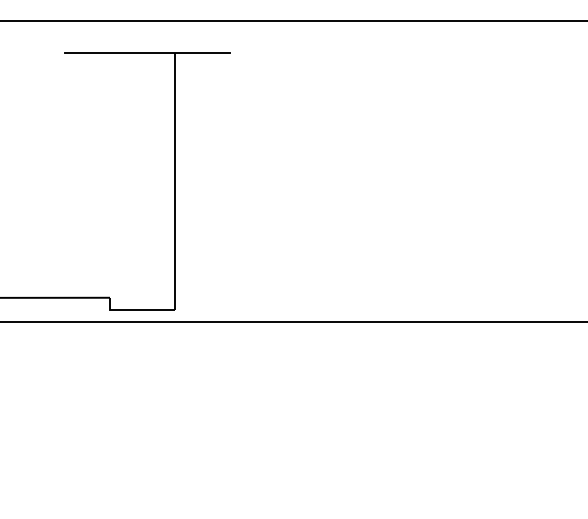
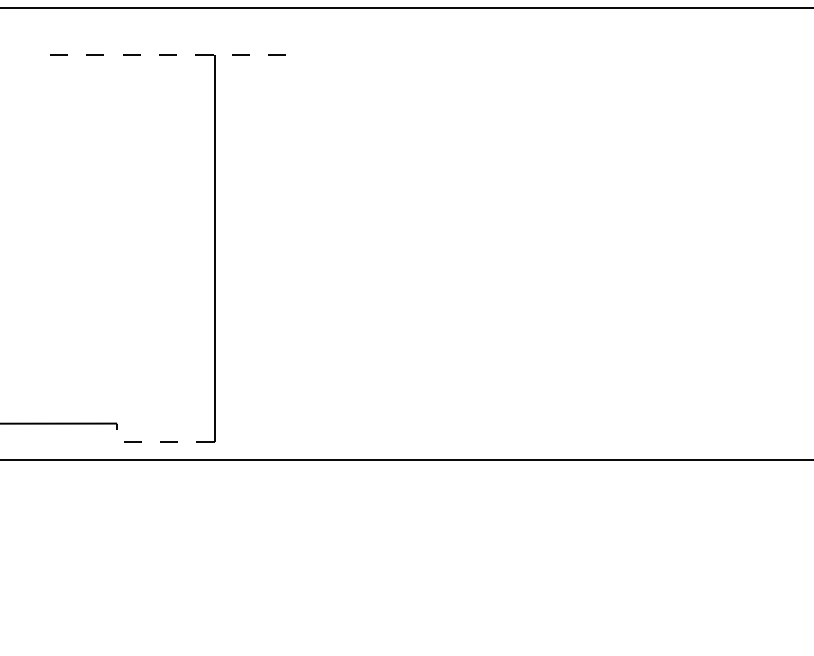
line: (147, 52) -> (173, 55), solid -> dashed
line: (134, 309) -> (153, 441), solid -> dashed

